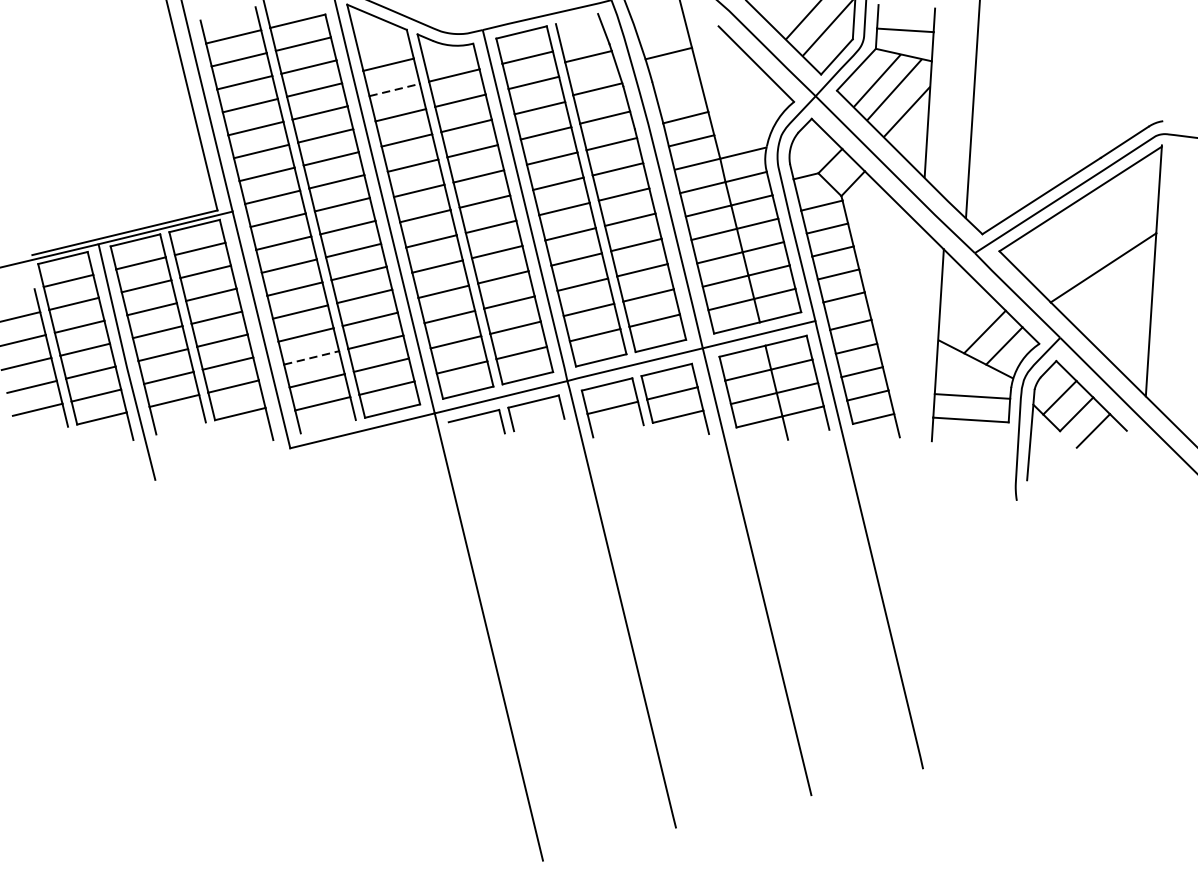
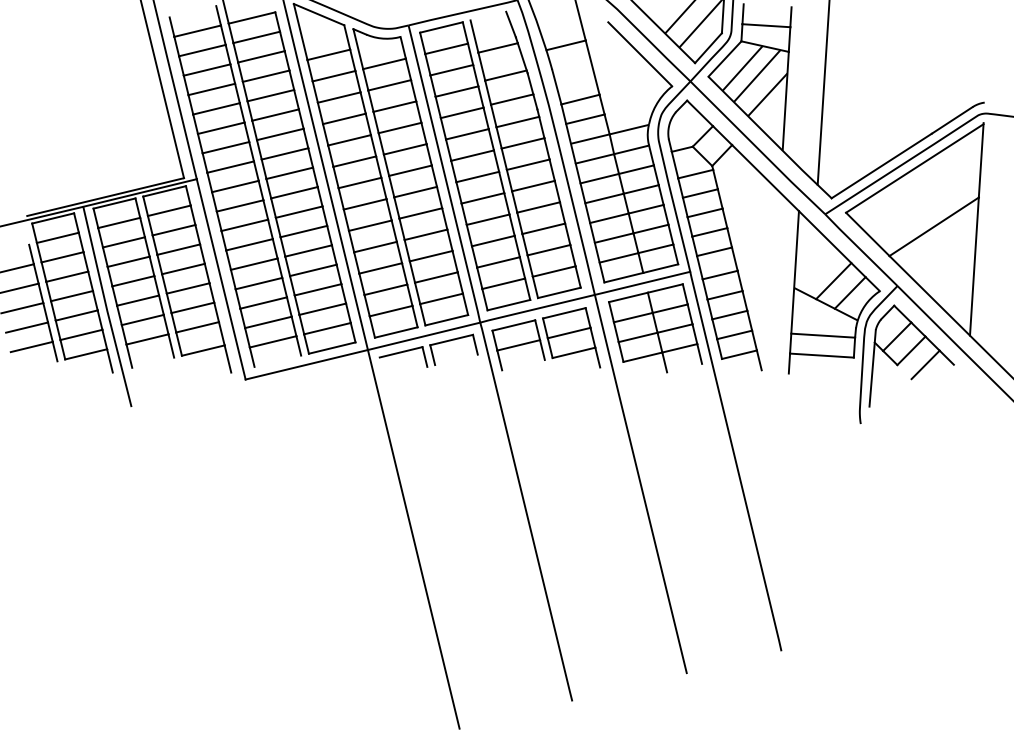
line: (395, 90) -> (334, 76), dashed -> solid
line: (311, 358) -> (263, 303), dashed -> solid

